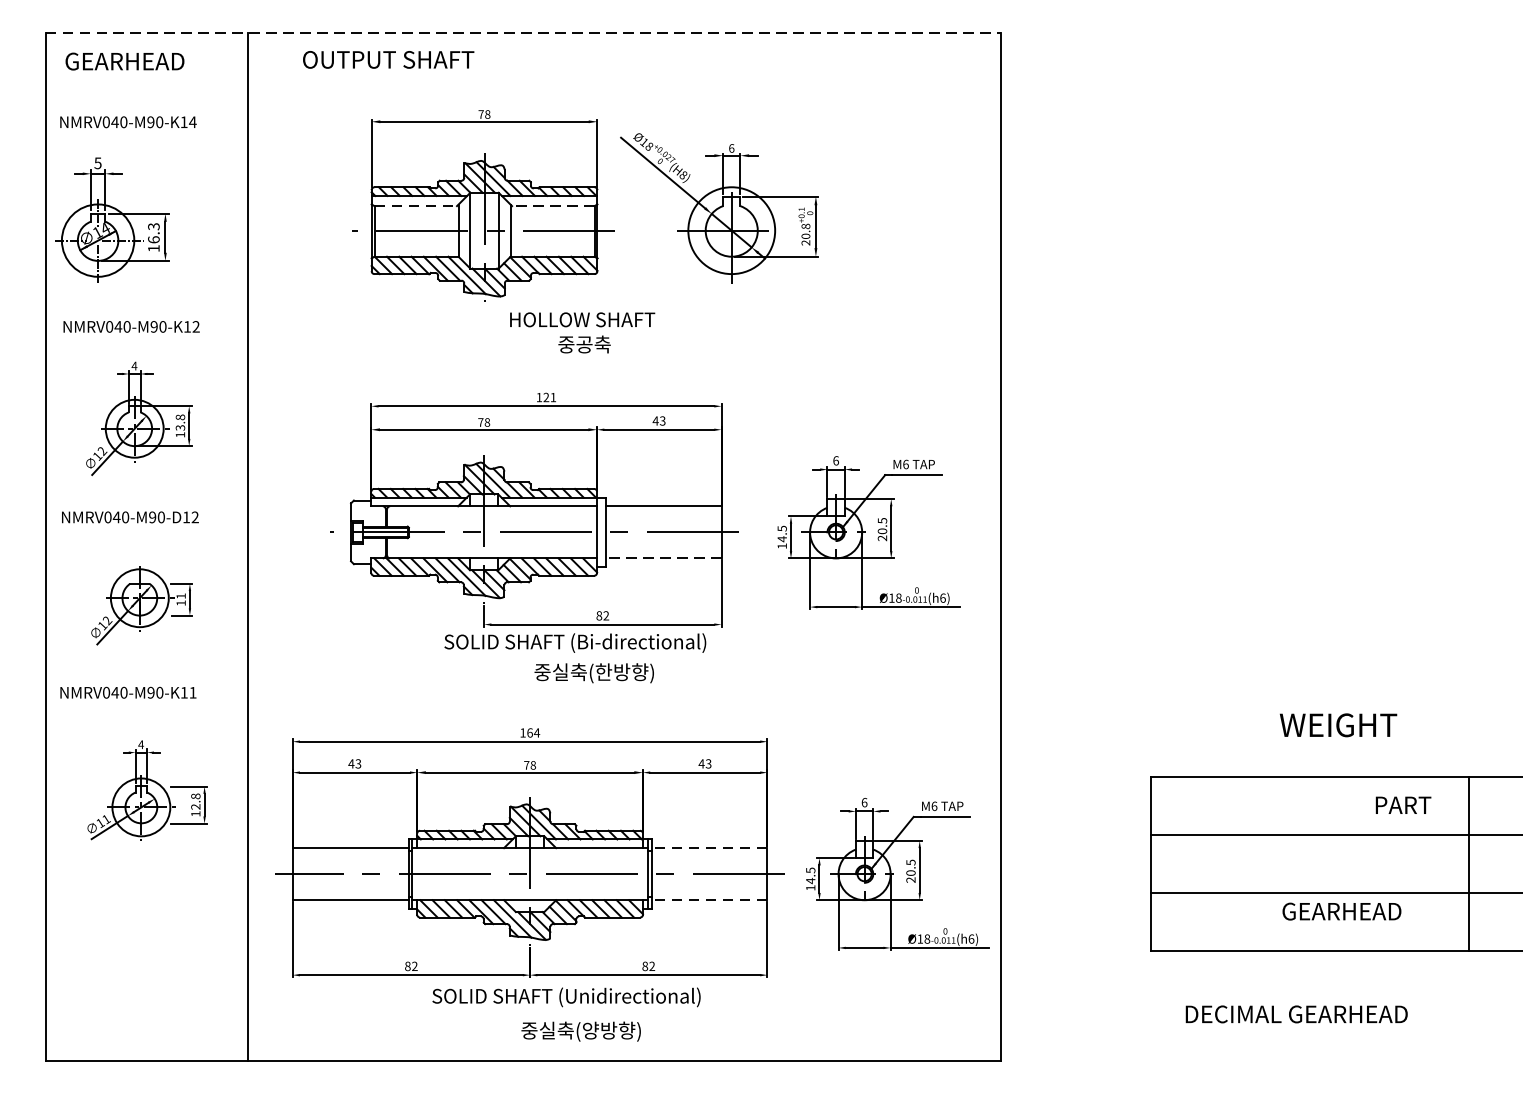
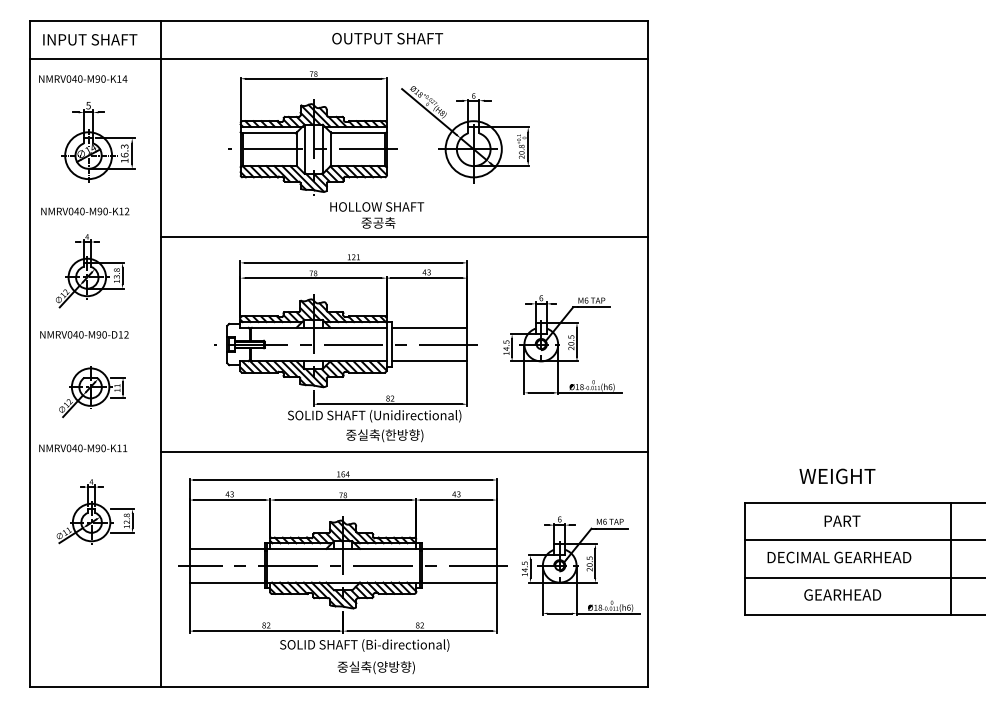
line: (524, 33) -> (339, 21), dashed -> solid
text: (388, 59) -> (387, 38), moved
text: (138, 61) -> (89, 39), GEARHEAD -> INPUT SHAFT
line: (522, 90) -> (338, 58), added
line: (416, 206) -> (269, 133), dashed -> solid
line: (553, 206) -> (358, 133), dashed -> solid
part: (113, 220) -> (98, 142), moved
line: (623, 365) -> (403, 236), added
line: (663, 558) -> (429, 361), dashed -> solid
text: (644, 643) -> (417, 416), SOLID SHAFT (Bi-directional) -> SOLID SHAFT (Unidirectional)
line: (623, 699) -> (403, 452), added
text: (1338, 725) -> (837, 476), moved
text: (1403, 804) -> (842, 520), moved
line: (708, 847) -> (458, 548), dashed -> solid
line: (708, 900) -> (458, 582), dashed -> solid
text: (1341, 910) -> (842, 594), moved
text: (632, 997) -> (409, 645), SOLID SHAFT (Unidirectional) -> SOLID SHAFT (Bi-directional)
text: (1296, 1014) -> (839, 557), moved

